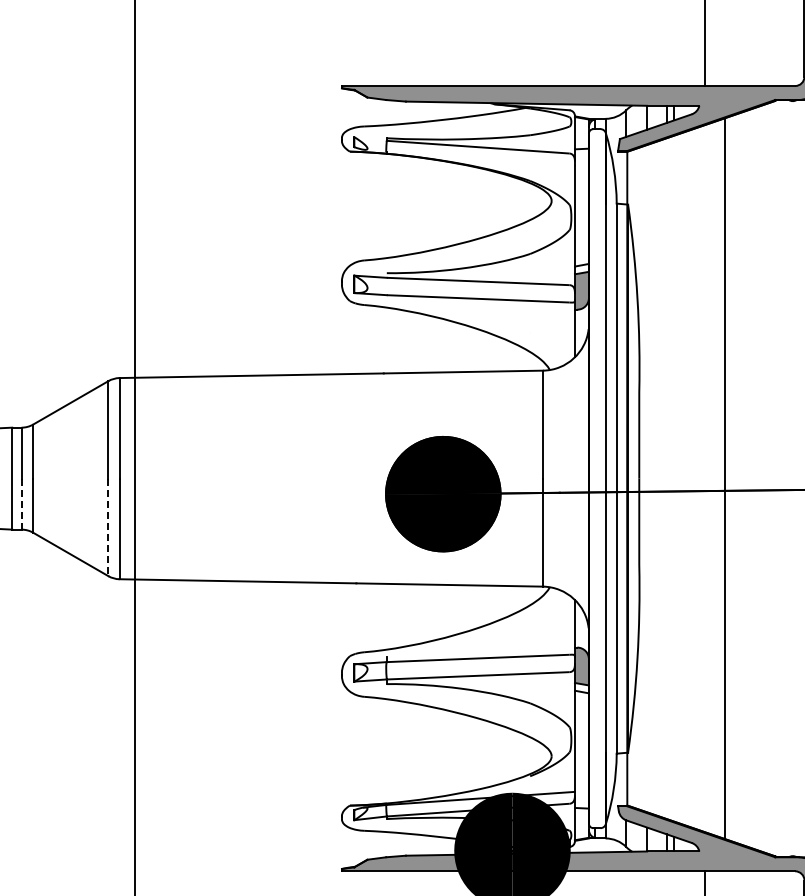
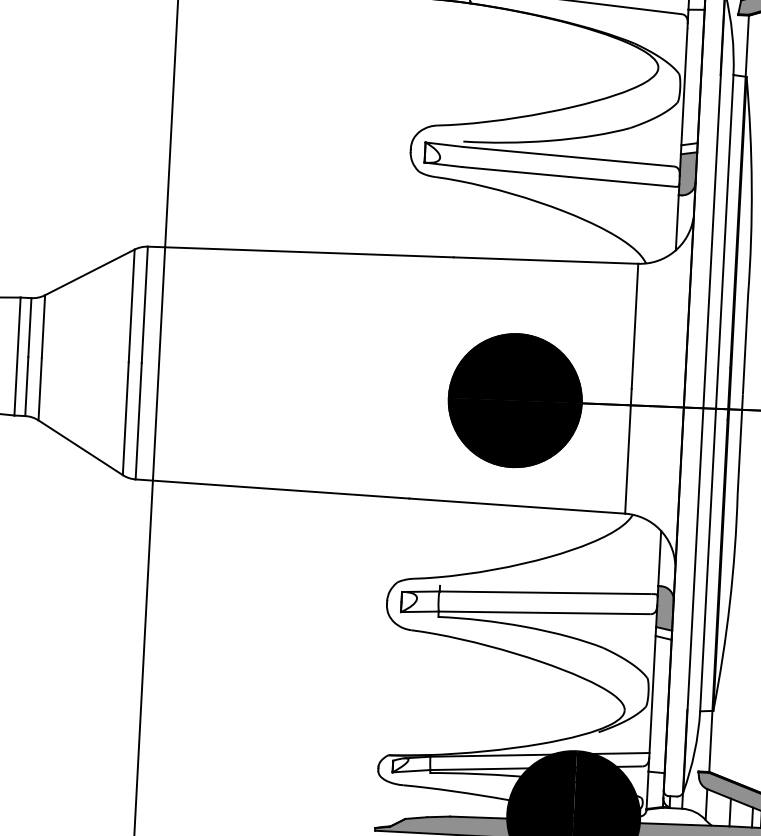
line: (21, 503) -> (26, 385), dashed -> solid
line: (108, 527) -> (125, 418), dashed -> solid

